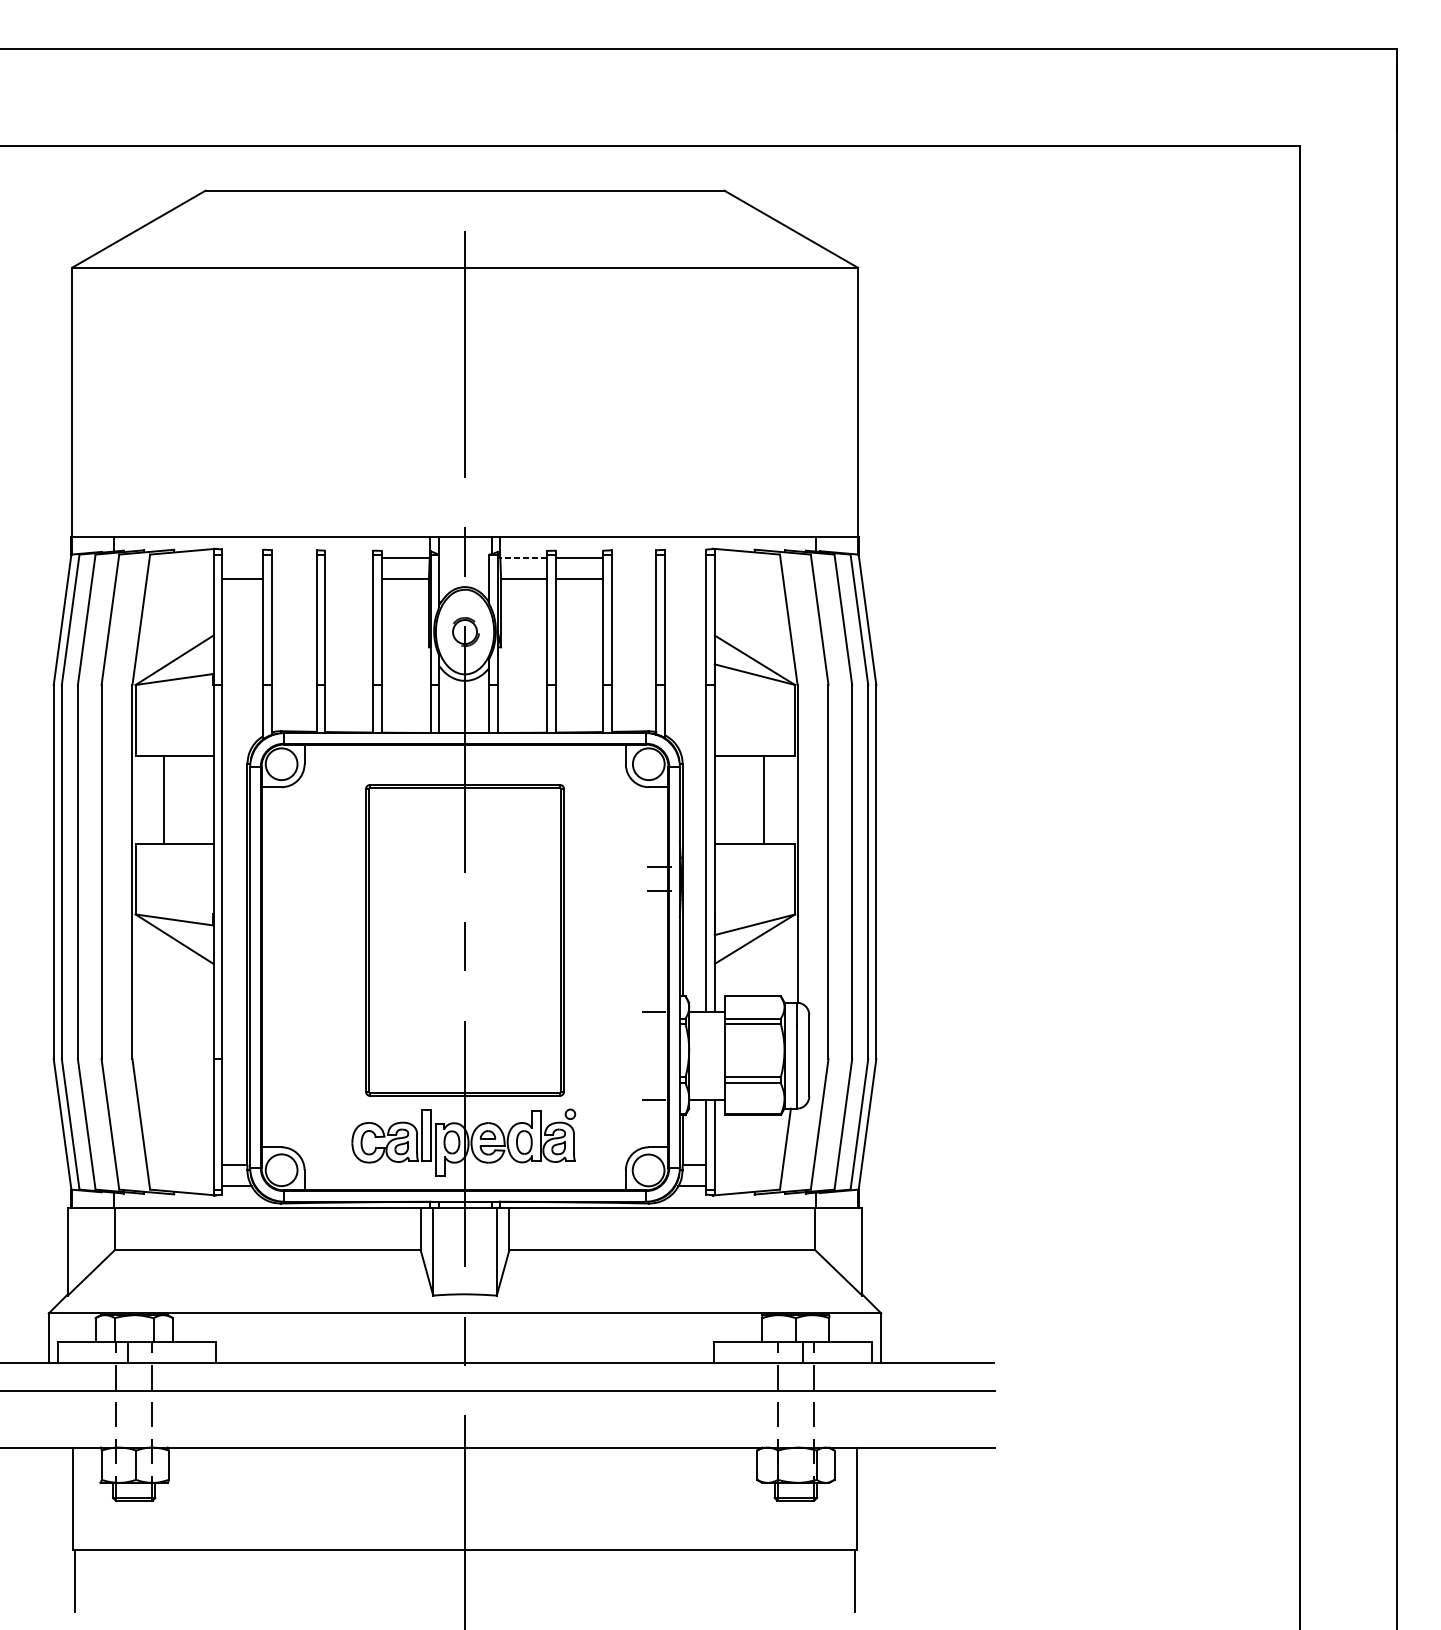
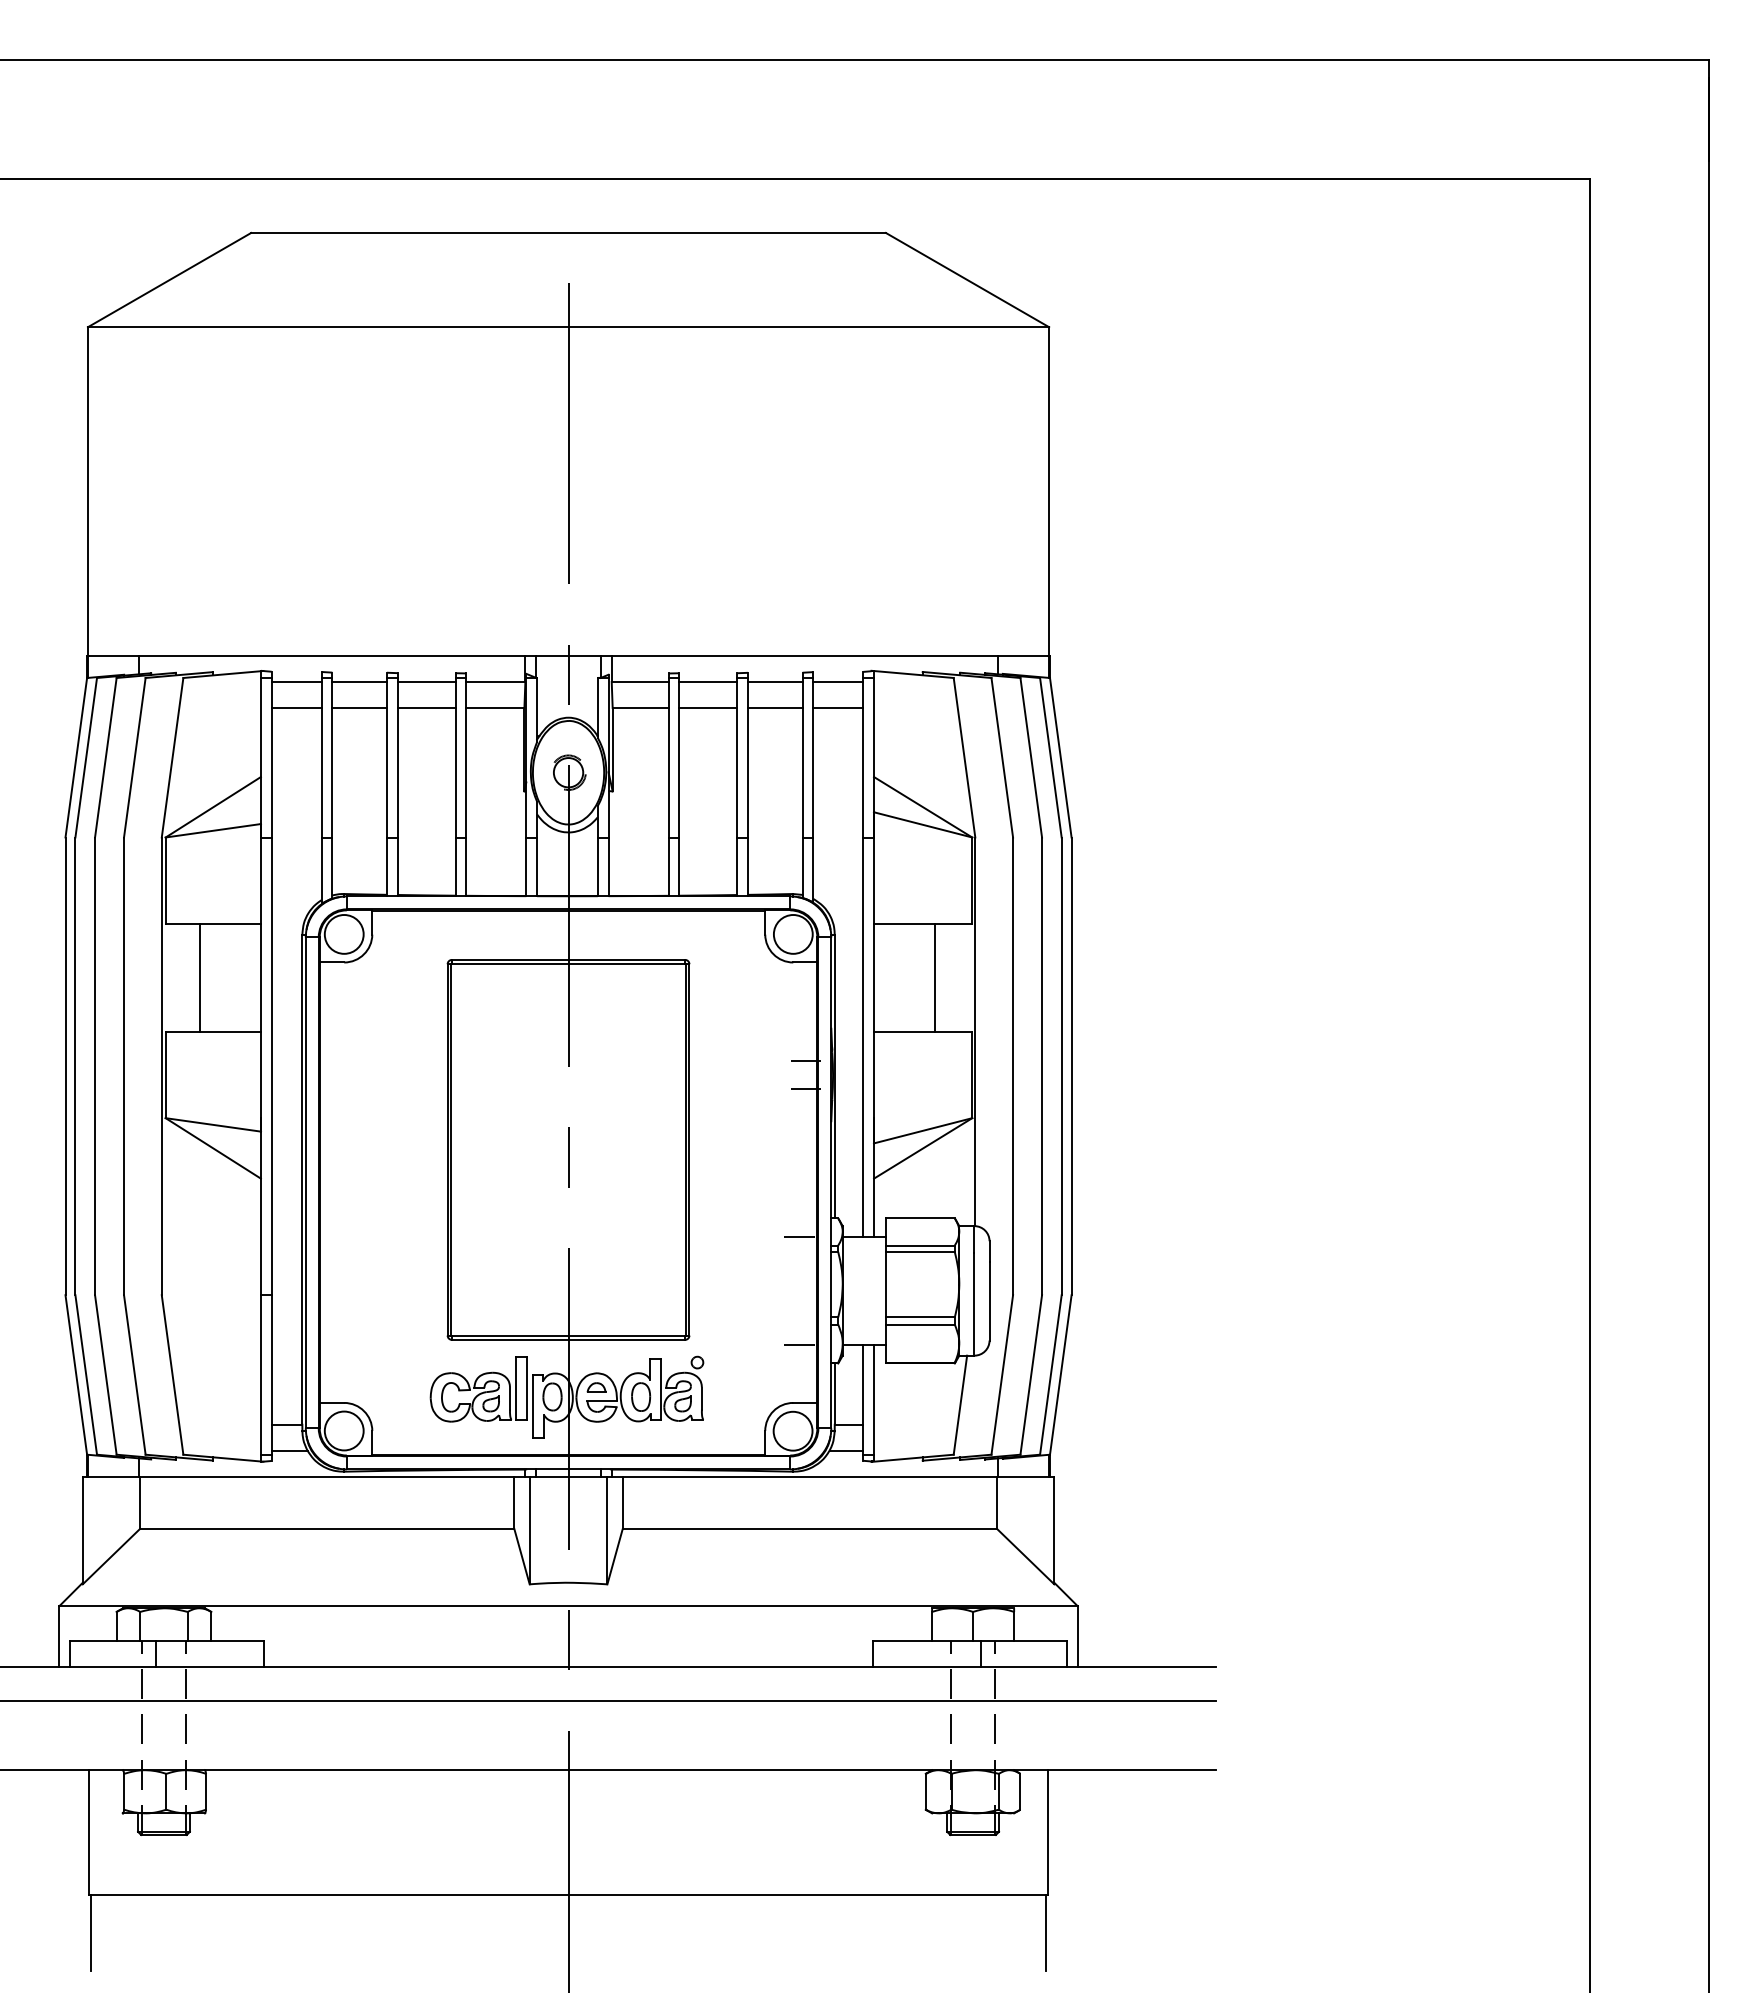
line: (242, 558) -> (296, 682), added
line: (294, 558) -> (359, 682), added
line: (348, 558) -> (426, 682), added
line: (523, 558) -> (639, 682), dashed -> solid
line: (634, 558) -> (775, 682), added
line: (685, 558) -> (838, 682), added
line: (294, 578) -> (359, 707), added
line: (348, 578) -> (426, 707), added
line: (634, 578) -> (775, 707), added
line: (685, 578) -> (838, 707), added

